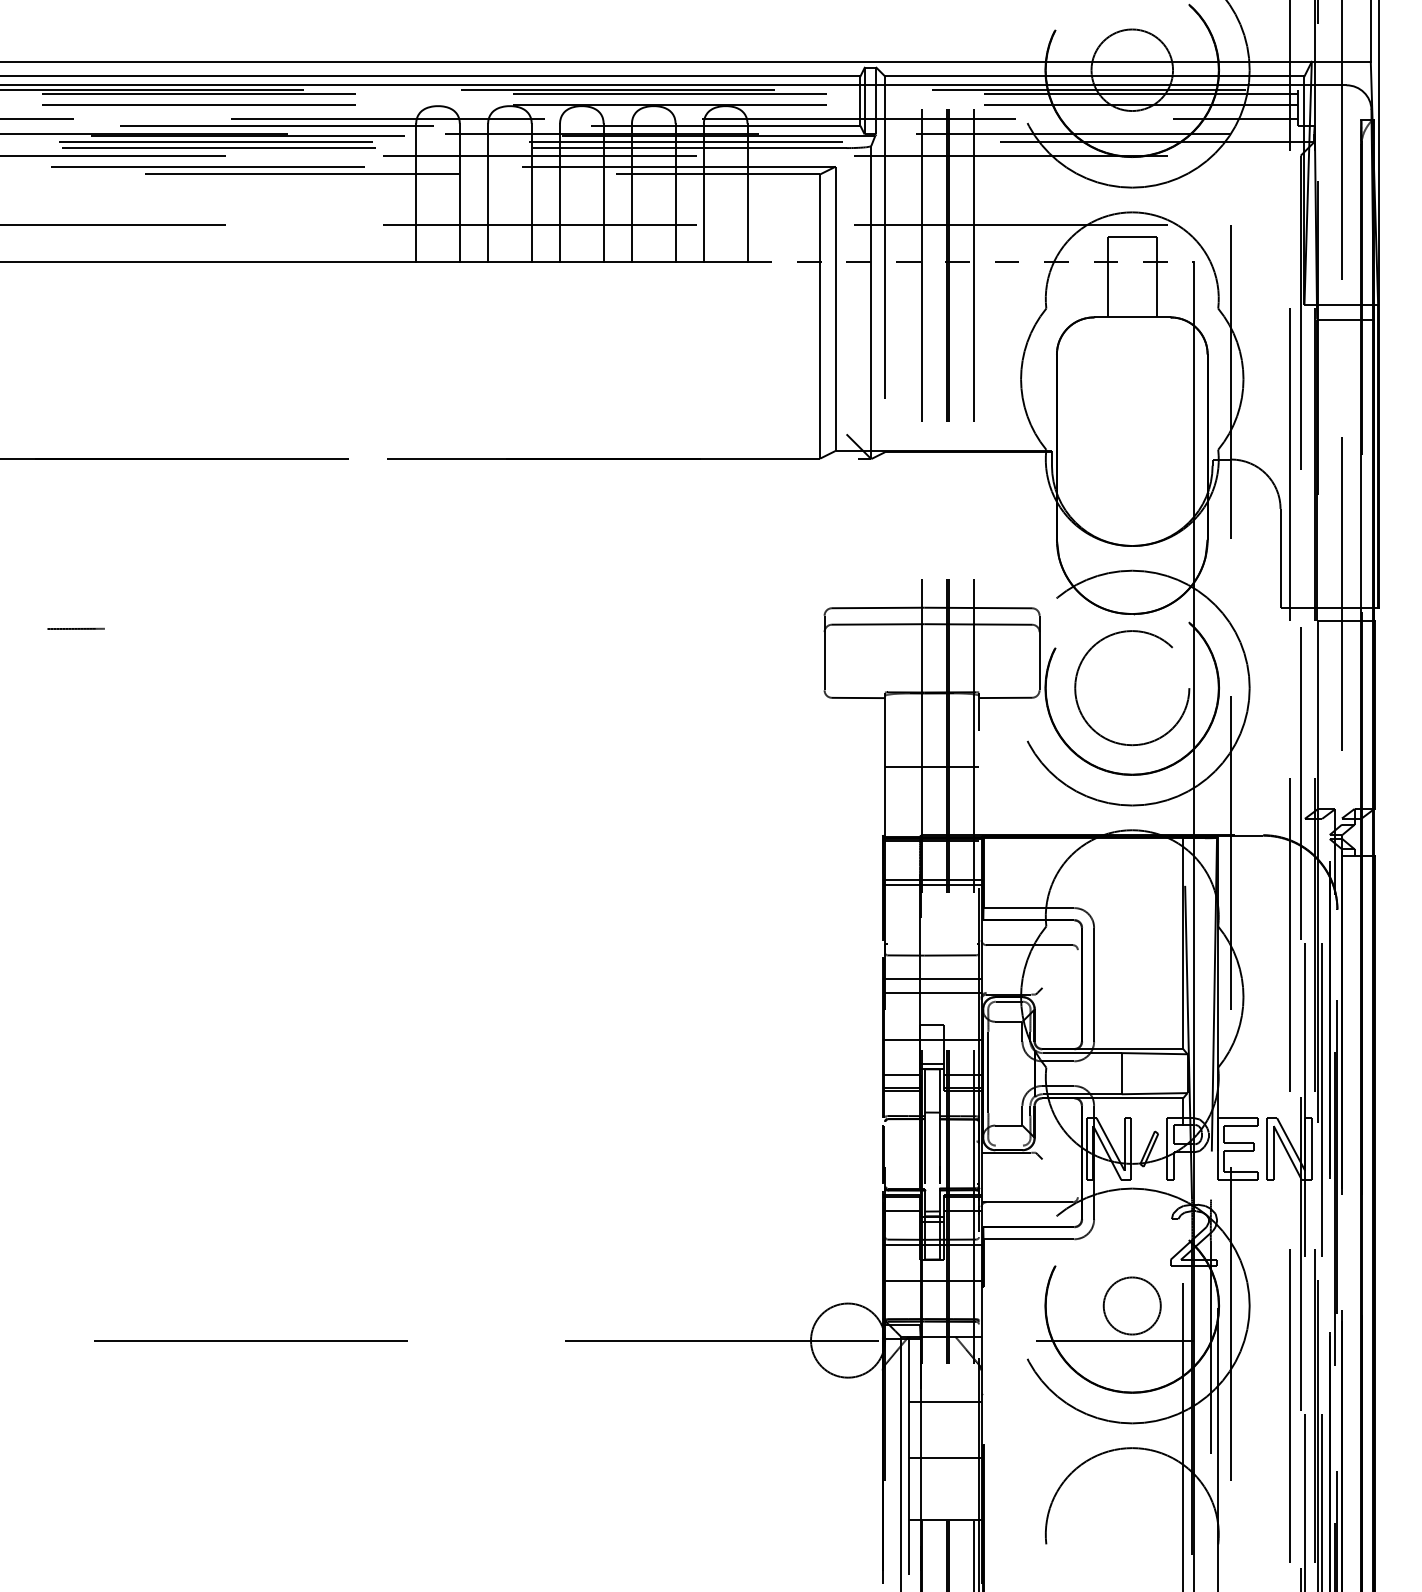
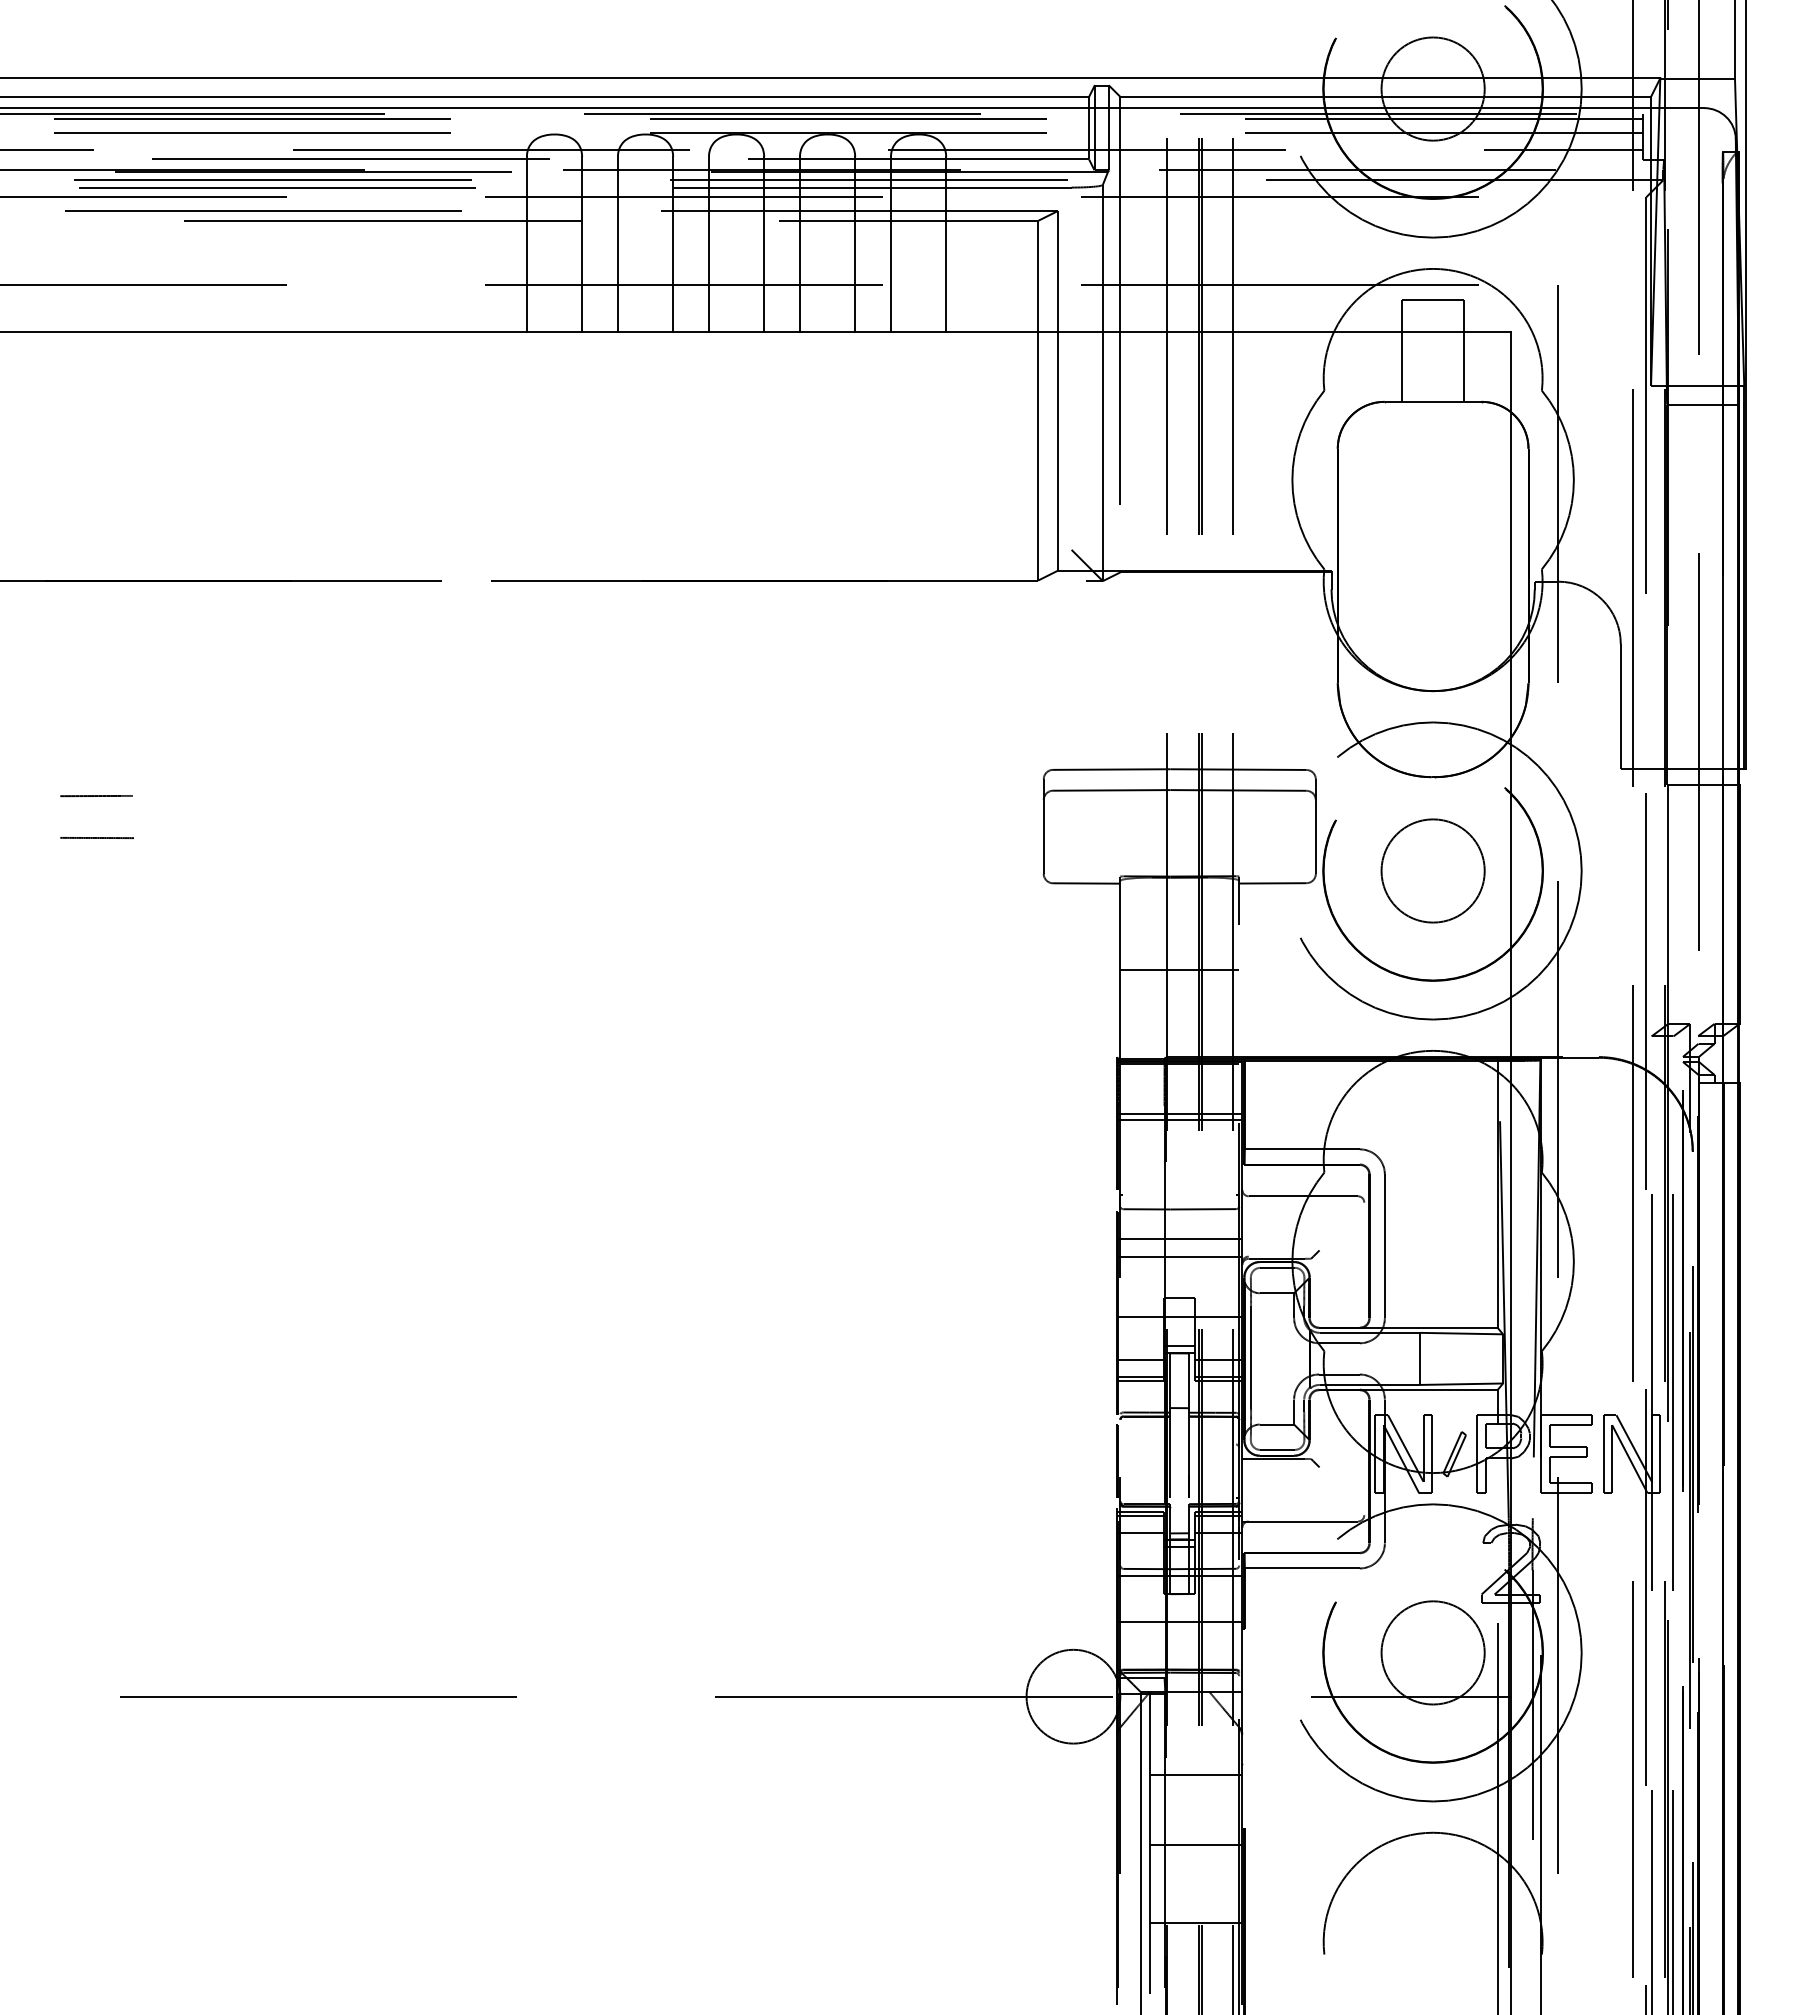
line: (970, 262) -> (1228, 332), dashed -> solid
line: (76, 661) -> (96, 837), added
circle: (1131, 687) -> (1432, 870), size x0.71
line: (1009, 1145) -> (1277, 1449), added
circle: (1131, 1305) -> (1432, 1652), size x1.43

